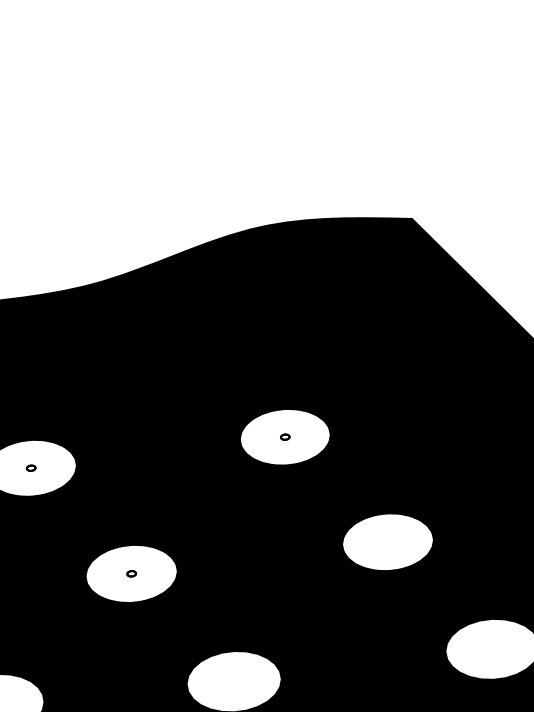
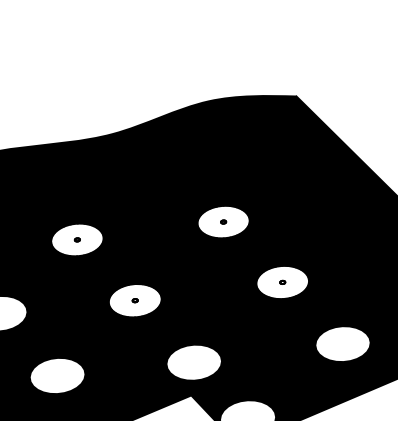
part: (387, 540) -> (282, 281), added

